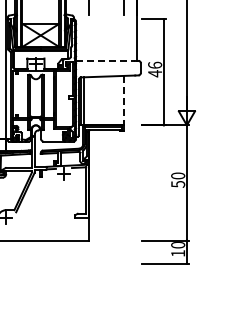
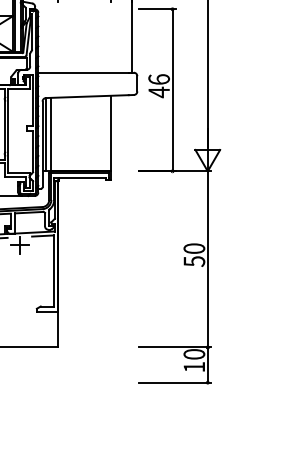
line: (105, 60) -> (83, 72), dashed -> solid
line: (123, 100) -> (110, 133), dashed -> solid

